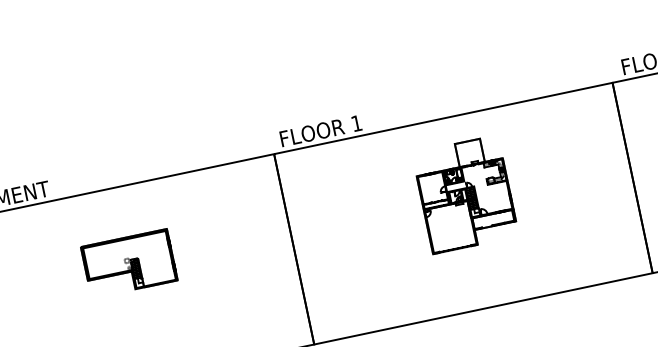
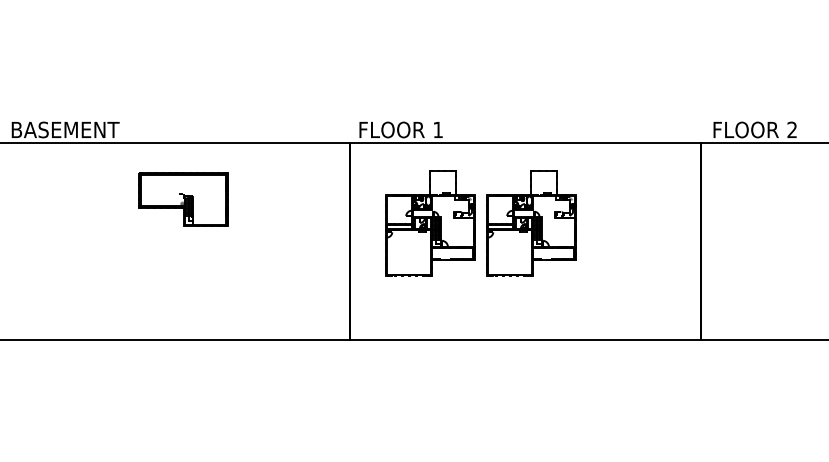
part: (368, 215) -> (430, 223), added
part: (129, 263) -> (183, 199), moved

